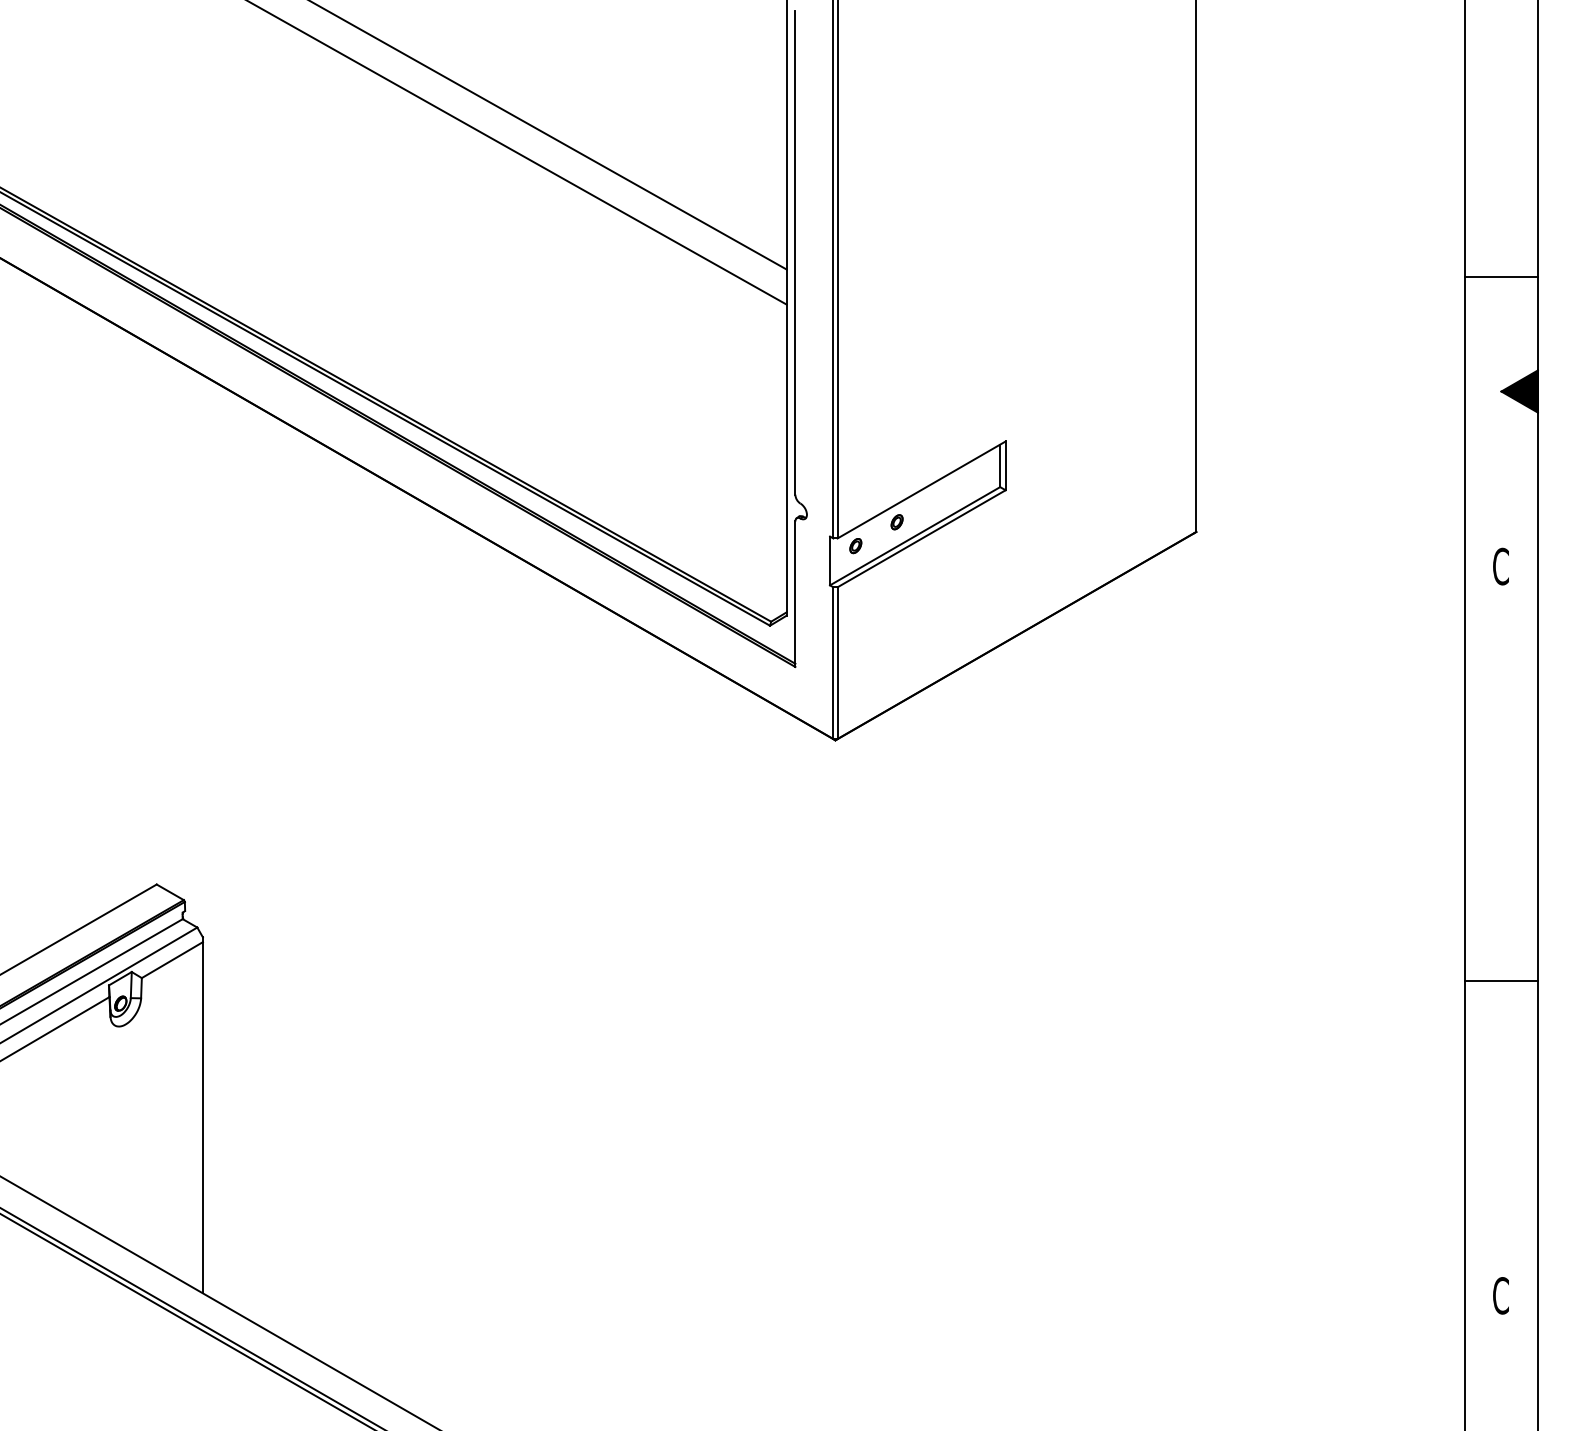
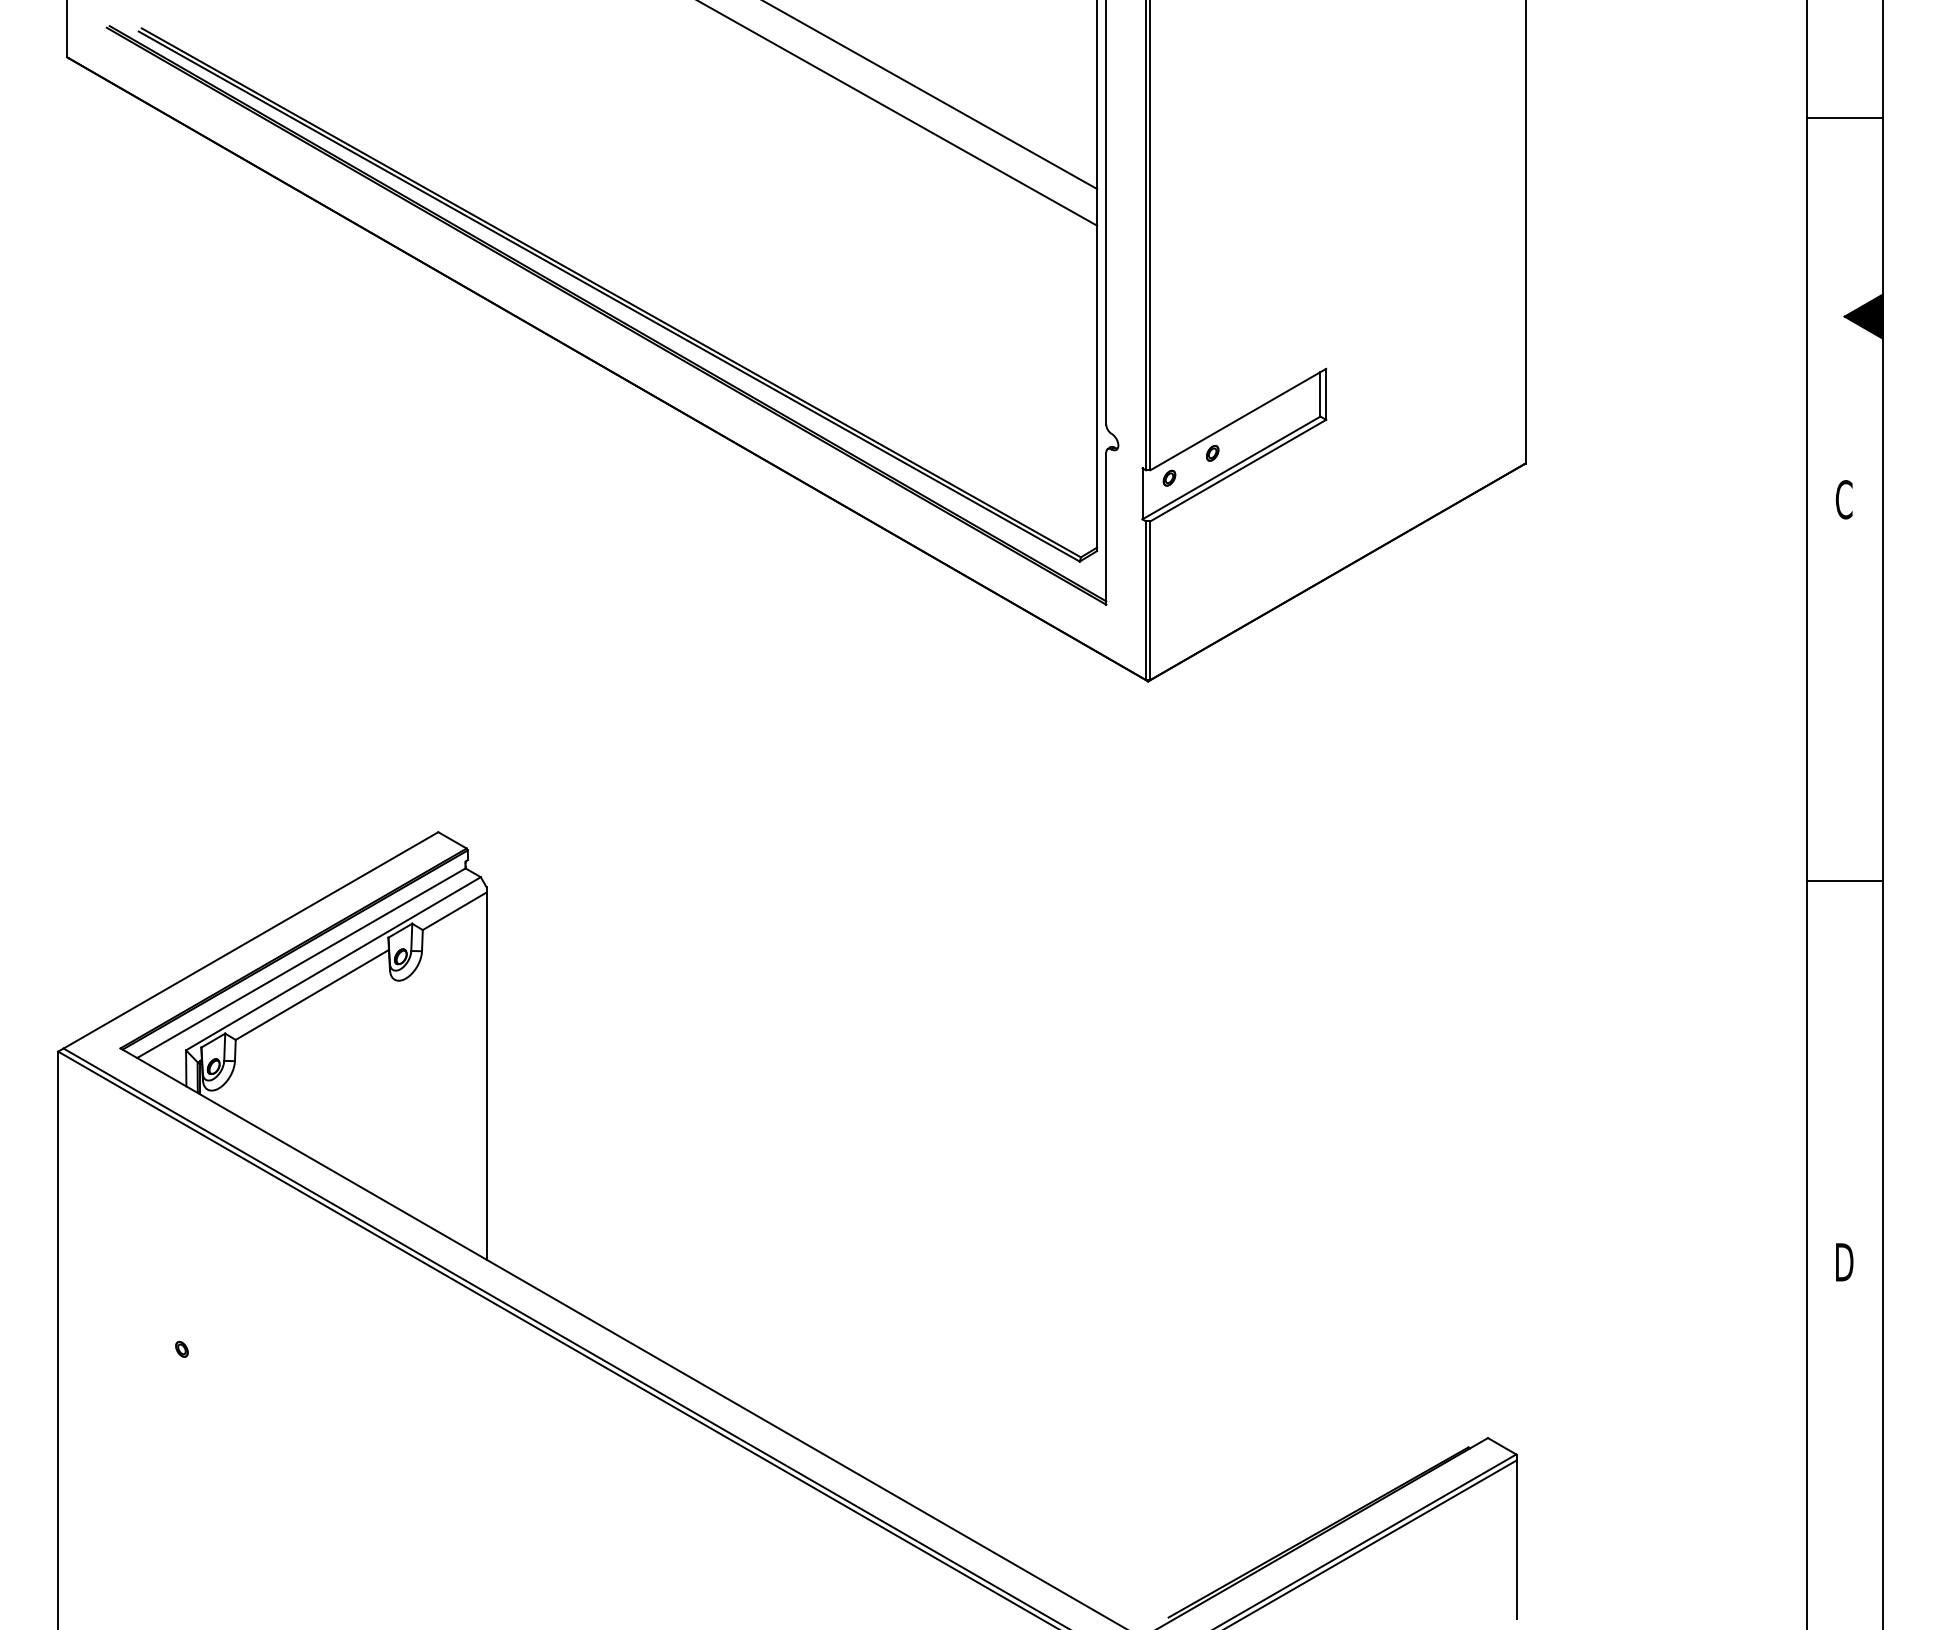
line: (1501, 277) -> (1844, 118), moved
line: (1501, 980) -> (1844, 880), moved
text: (1501, 1295) -> (1844, 1262), C -> D

